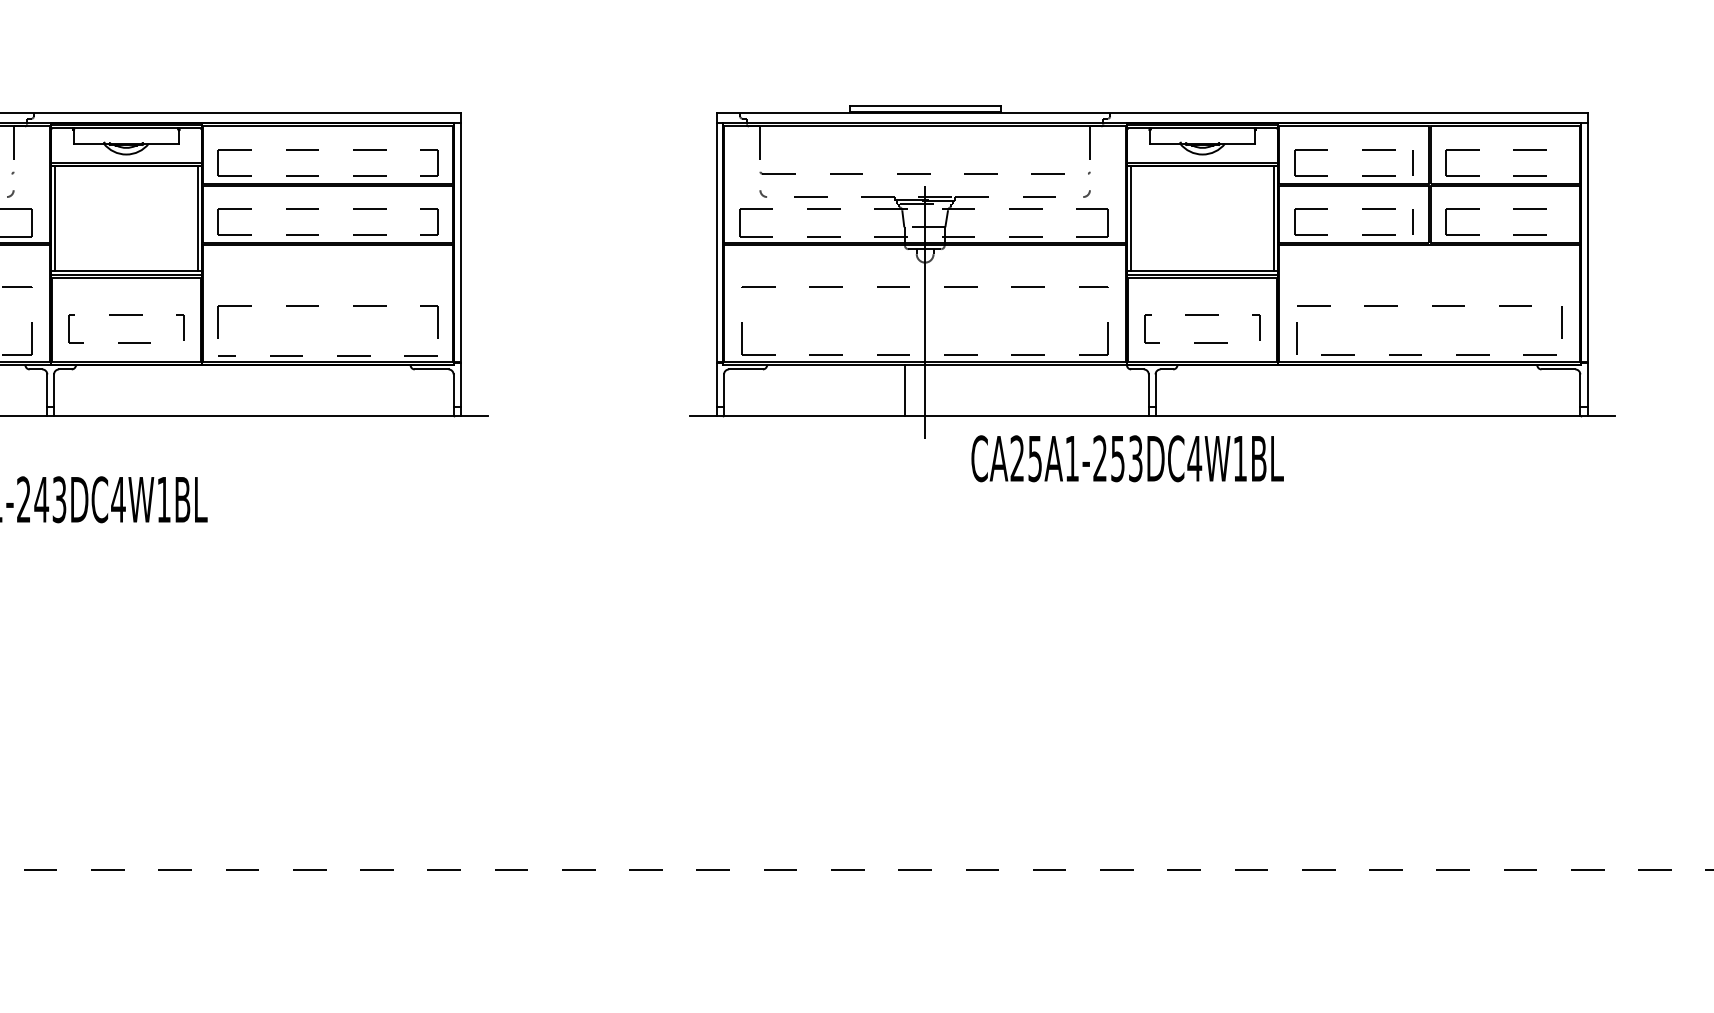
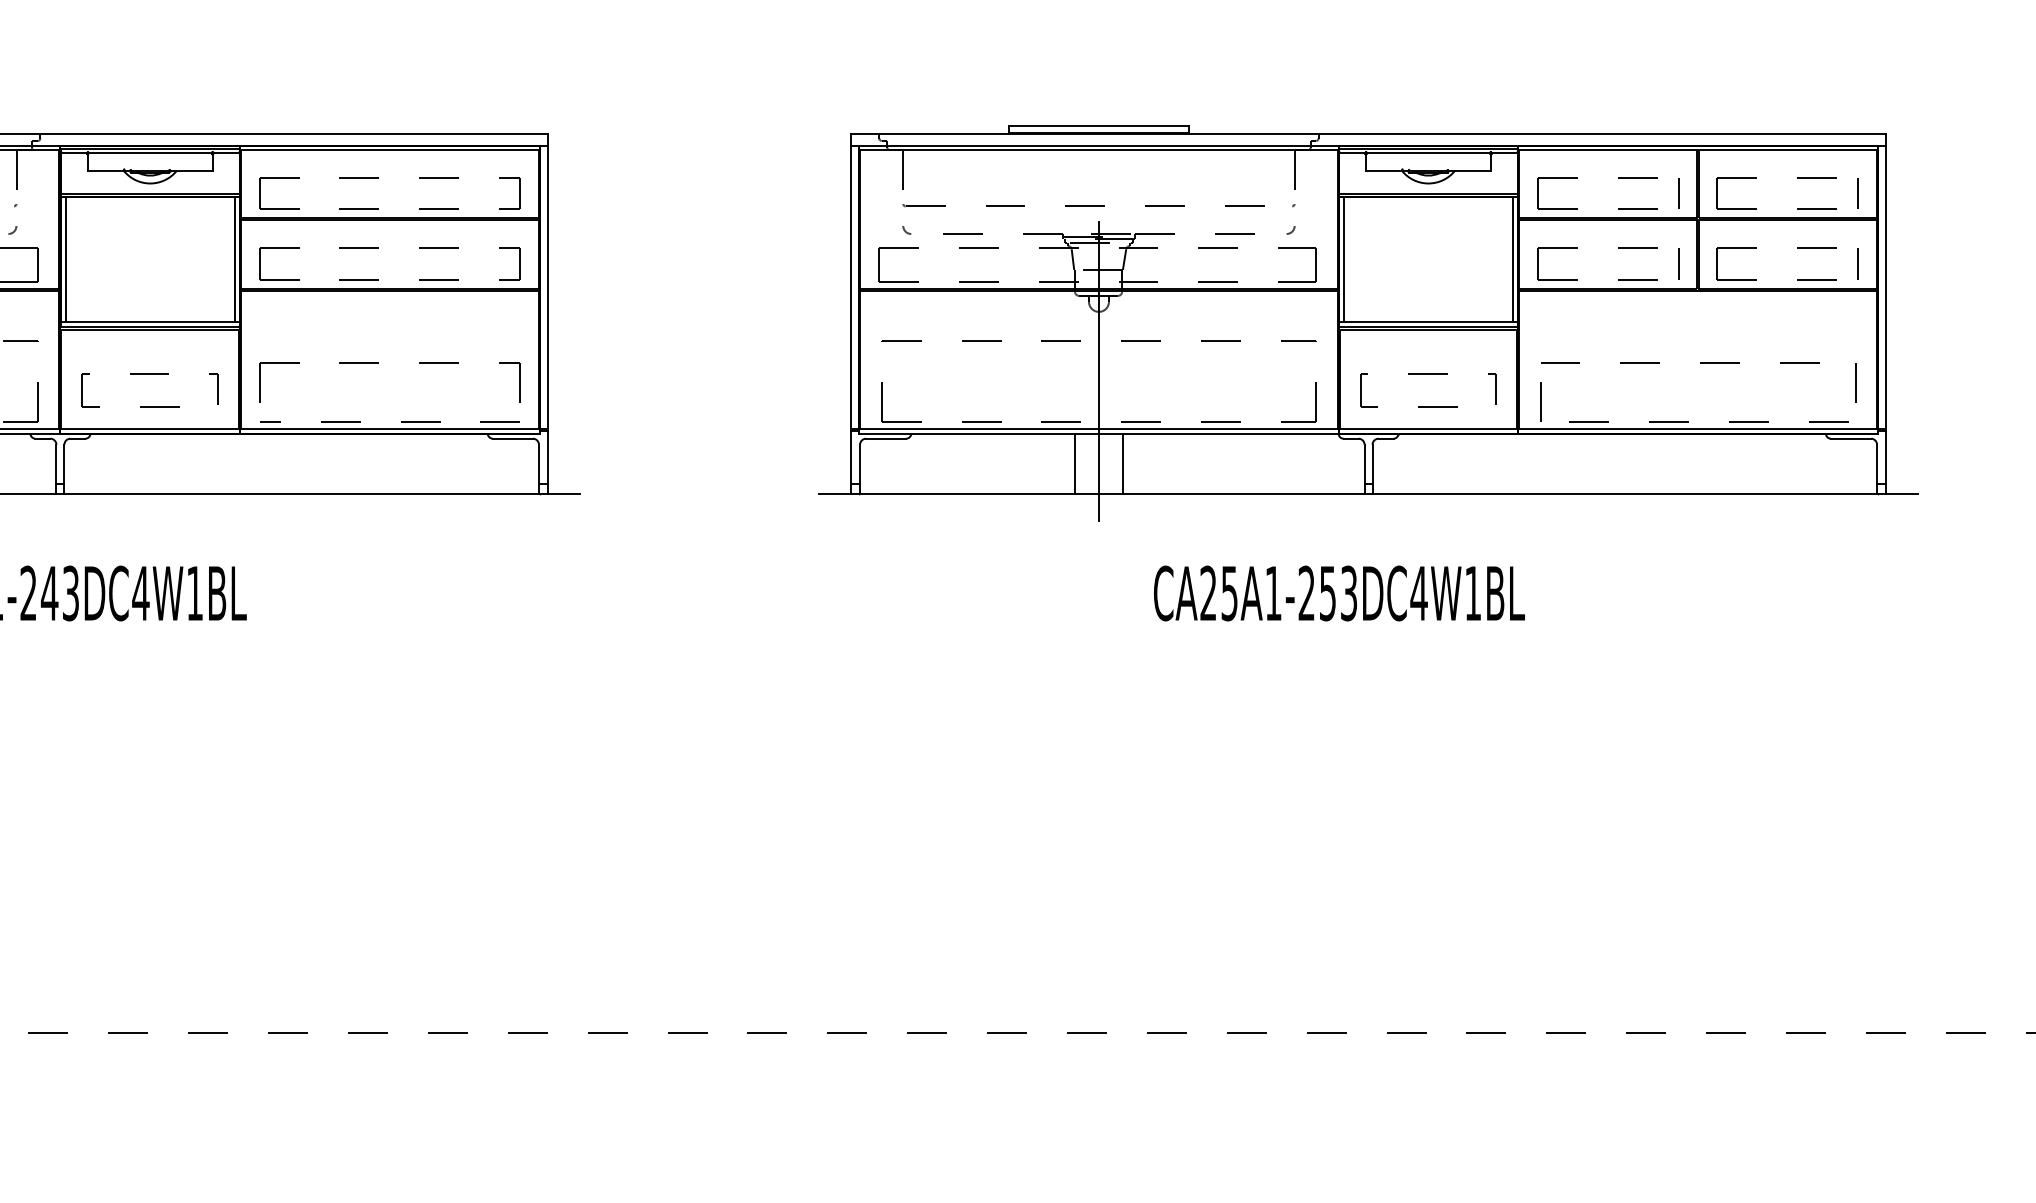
line: (1564, 162) -> (1858, 192), added
line: (1564, 222) -> (1858, 264), added
line: (945, 390) -> (1123, 463), added
text: (1127, 458) -> (1339, 593), moved

